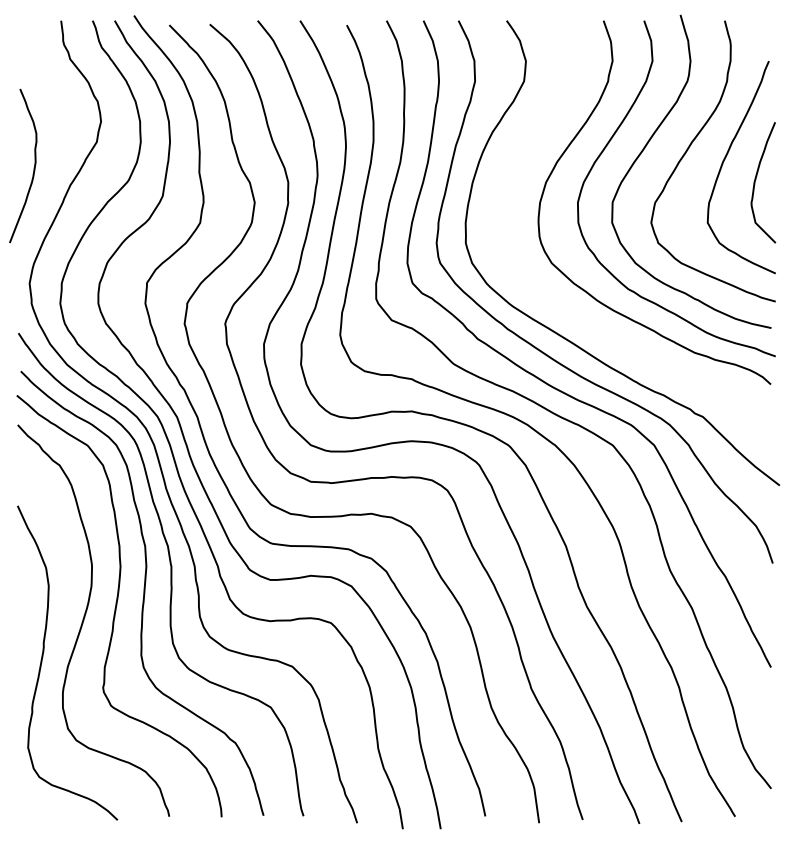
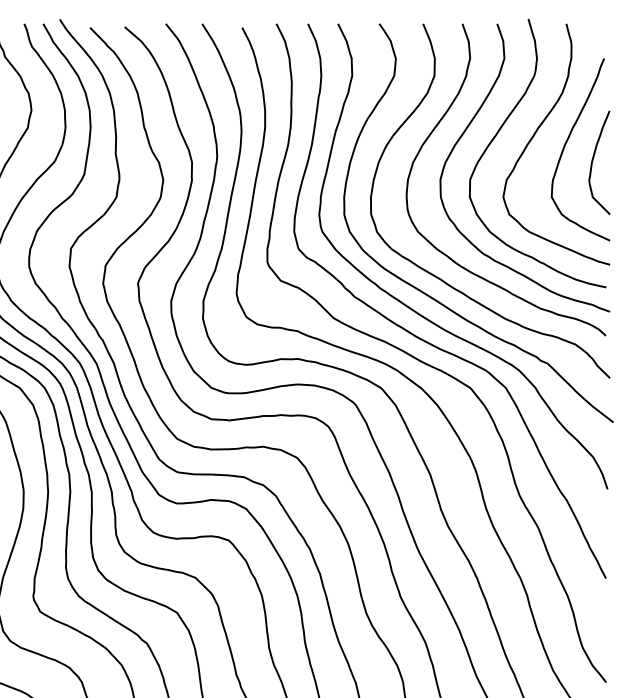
curve: (578, 317) -> (440, 278), added

